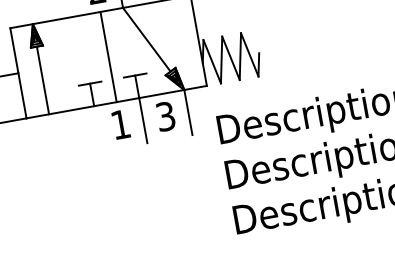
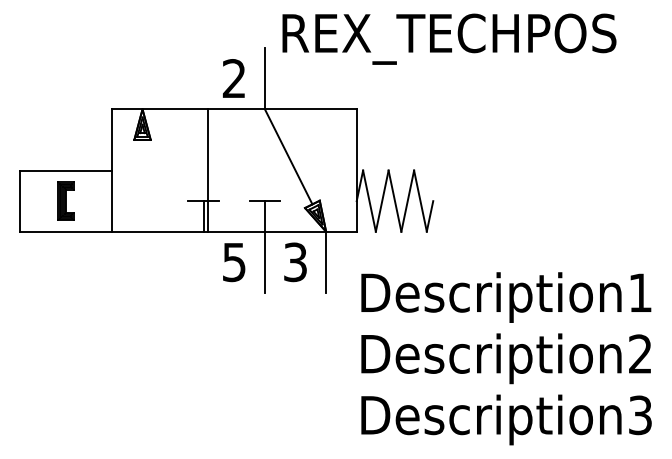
line: (108, 57) -> (208, 170), moved
line: (42, 80) -> (142, 185), removed
text: (120, 124) -> (234, 262), 1 -> 5

